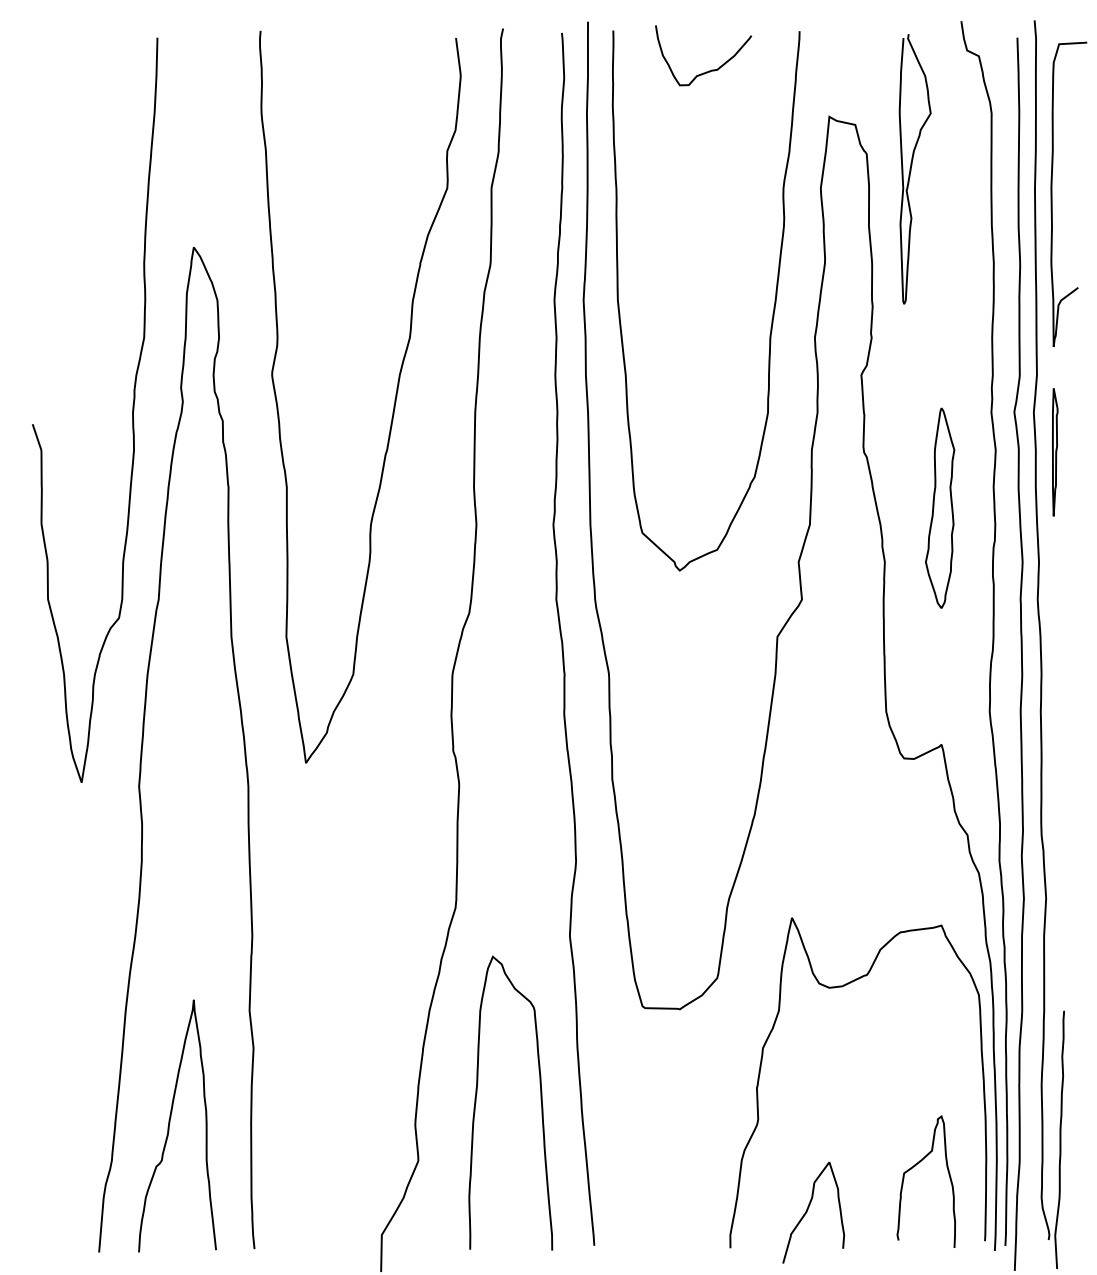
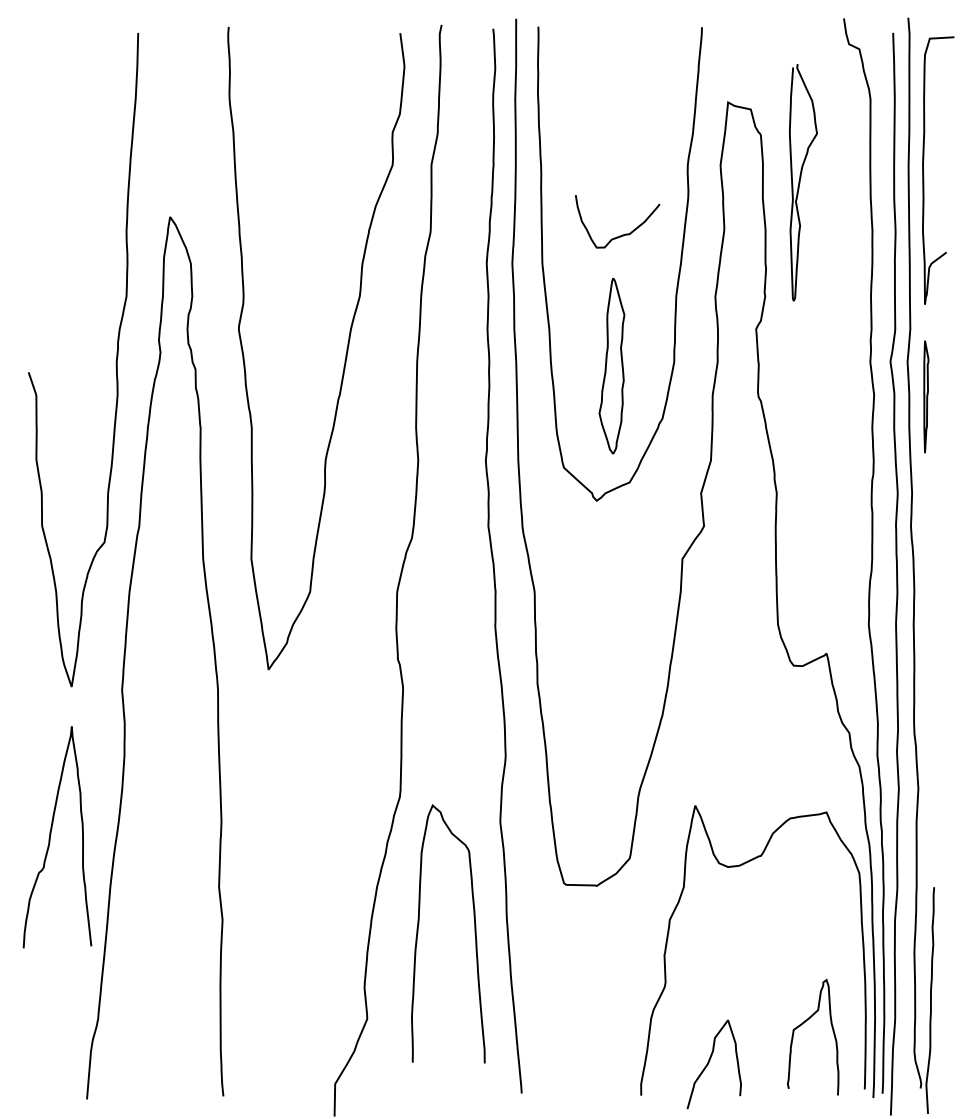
curve: (711, 69) -> (624, 233), moved
curve: (911, 169) -> (800, 182), moved
part: (940, 507) -> (612, 365), moved
curve: (540, 1100) -> (474, 931), moved
curve: (170, 1123) -> (51, 835), moved

